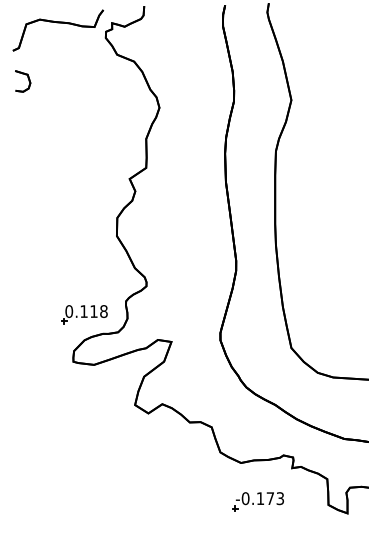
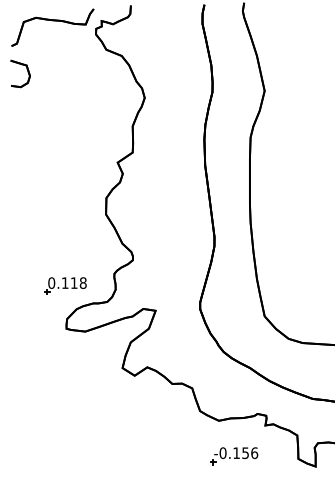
part: (22, 80) -> (20, 73), size x1.4
part: (84, 314) -> (65, 285), moved
text: (275, 498) -> (250, 453), -0.173 -> -0.156

